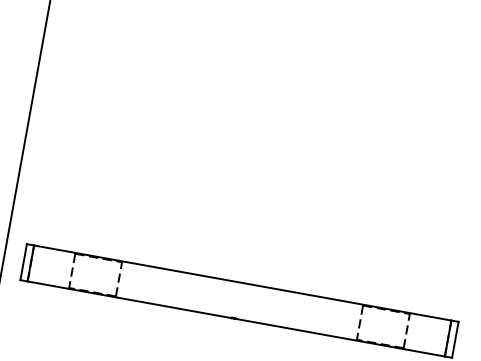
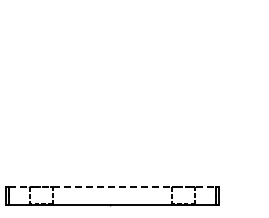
line: (243, 282) -> (112, 186), solid -> dashed

